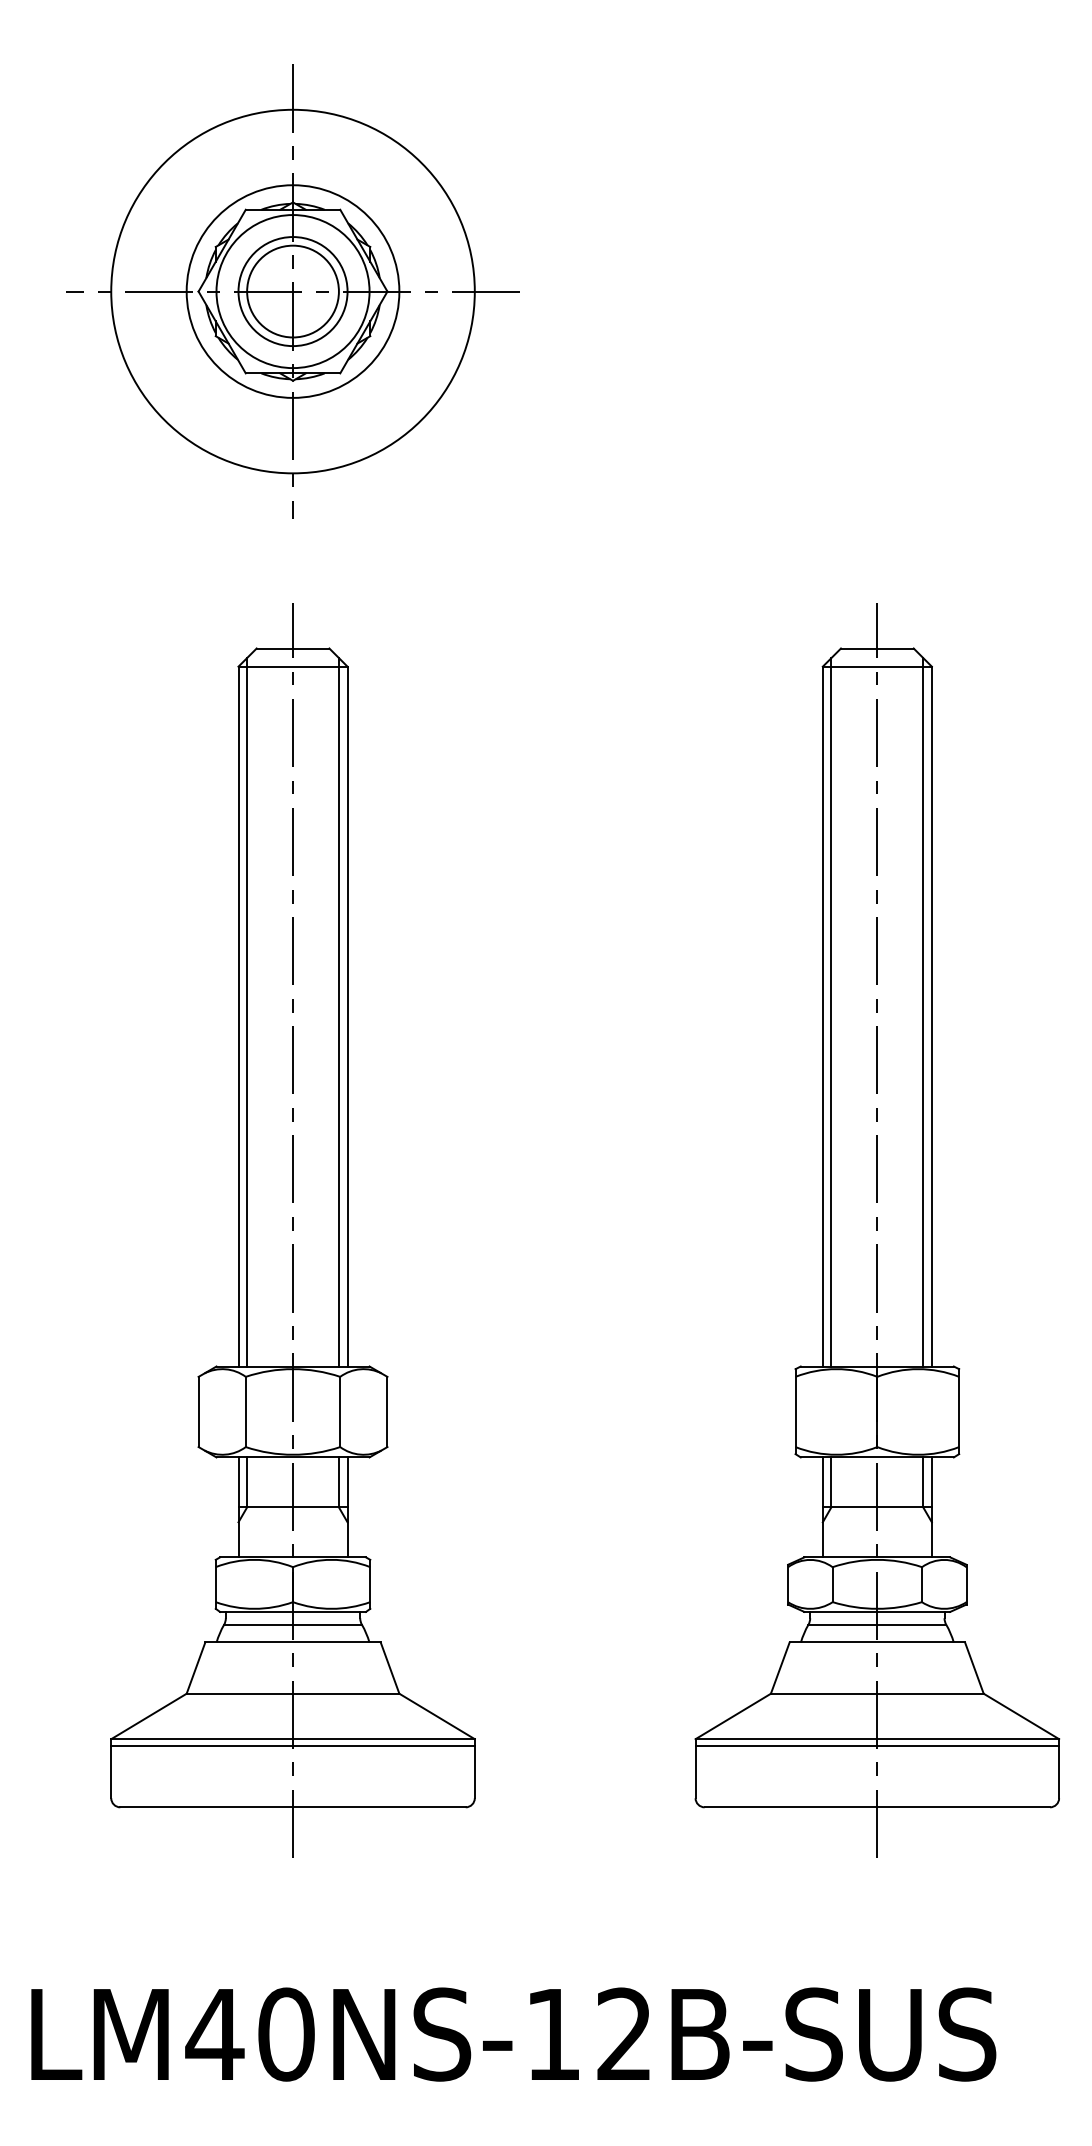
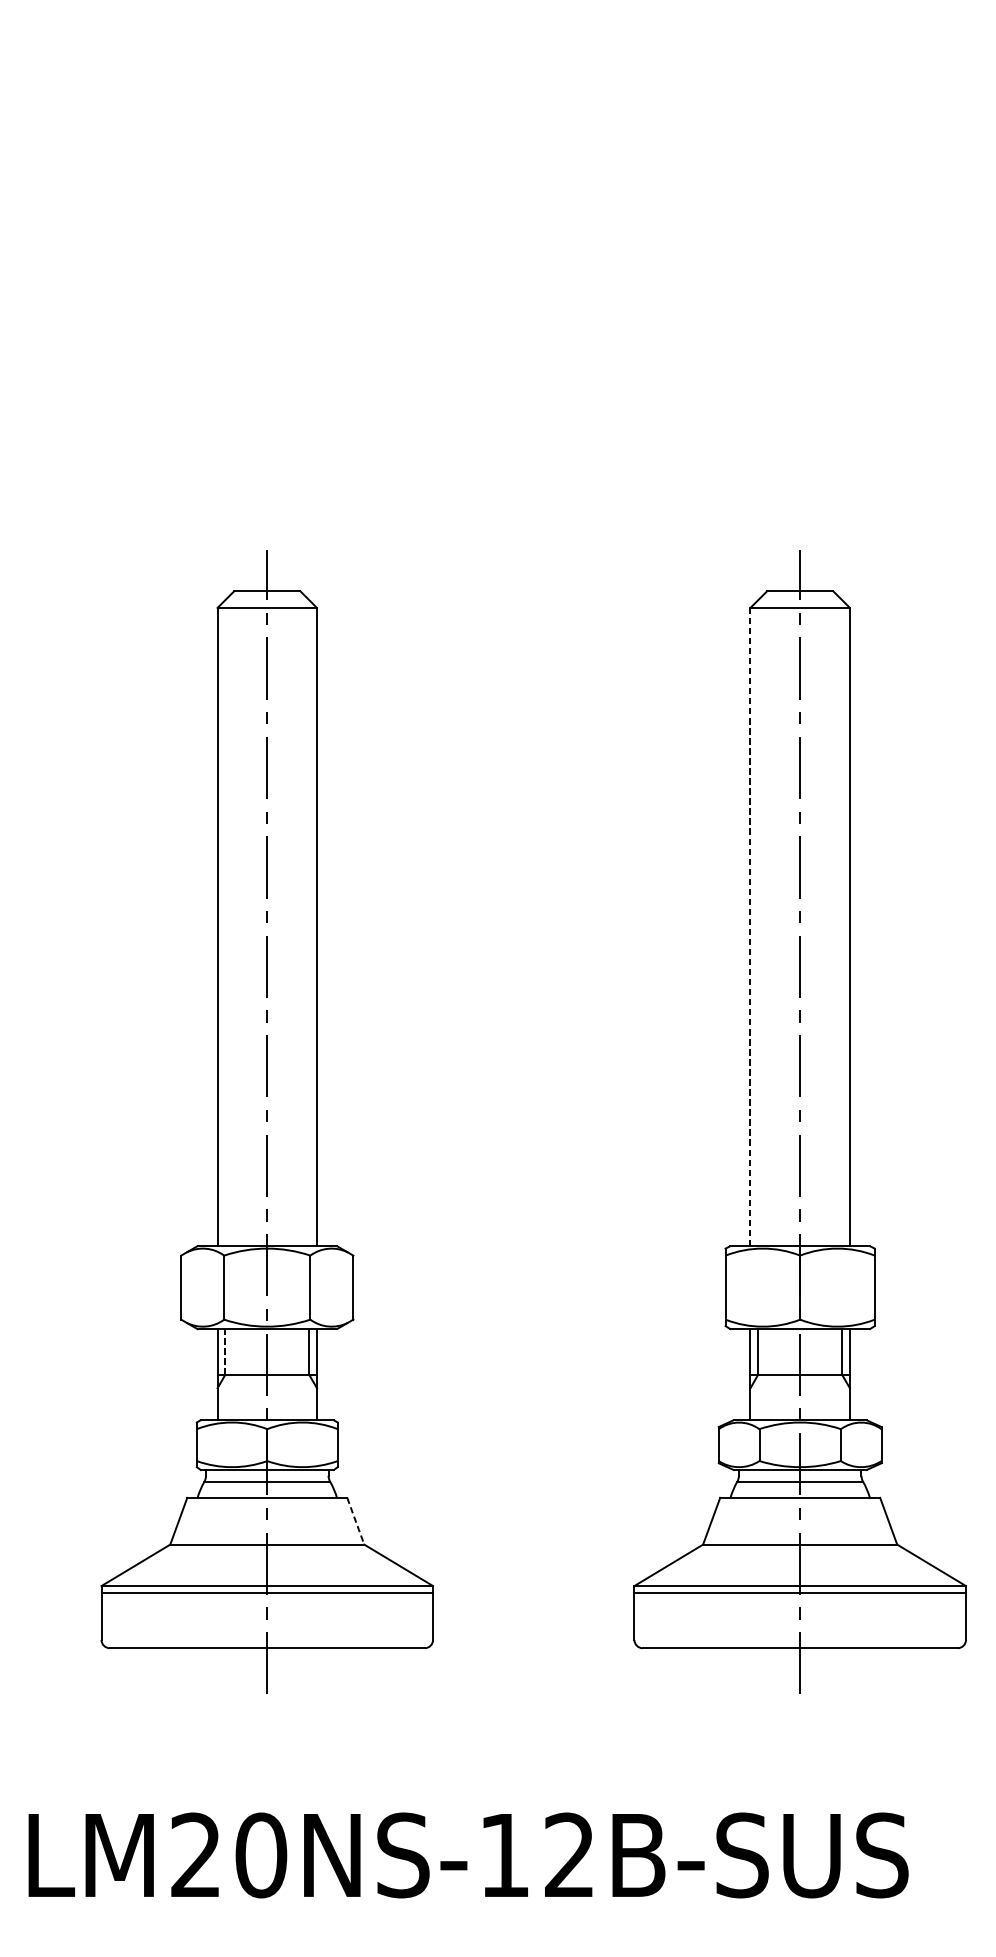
part: (292, 291) -> (266, 265), removed
line: (247, 1012) -> (225, 923), removed
line: (338, 1012) -> (308, 923), removed
line: (831, 1012) -> (758, 923), removed
line: (923, 1012) -> (842, 923), removed
line: (822, 1016) -> (750, 926), solid -> dashed
line: (247, 1482) -> (225, 1351), solid -> dashed
line: (390, 1668) -> (356, 1521), solid -> dashed
text: (214, 2033) -> (195, 1854), LM40NS-12B-SUS -> LM20NS-12B-SUS

